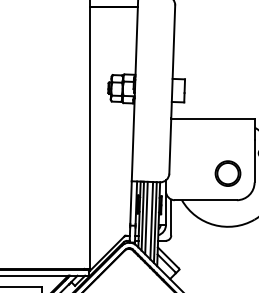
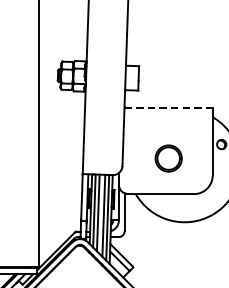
line: (212, 118) -> (168, 107), solid -> dashed
part: (227, 173) -> (168, 158), moved

